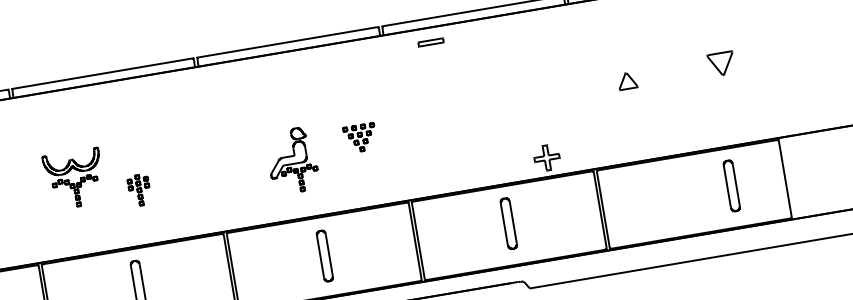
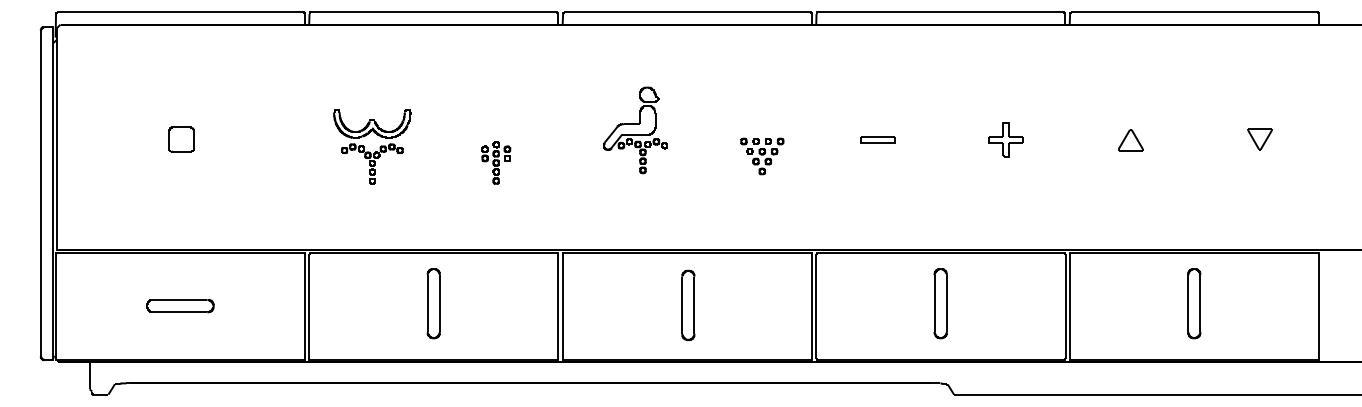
part: (430, 42) -> (877, 139), moved
part: (721, 64) -> (1259, 139), size x0.71
part: (546, 157) -> (1005, 139), moved
part: (292, 161) -> (635, 130), moved
part: (732, 185) -> (1194, 303), moved
part: (139, 189) -> (496, 162), moved

